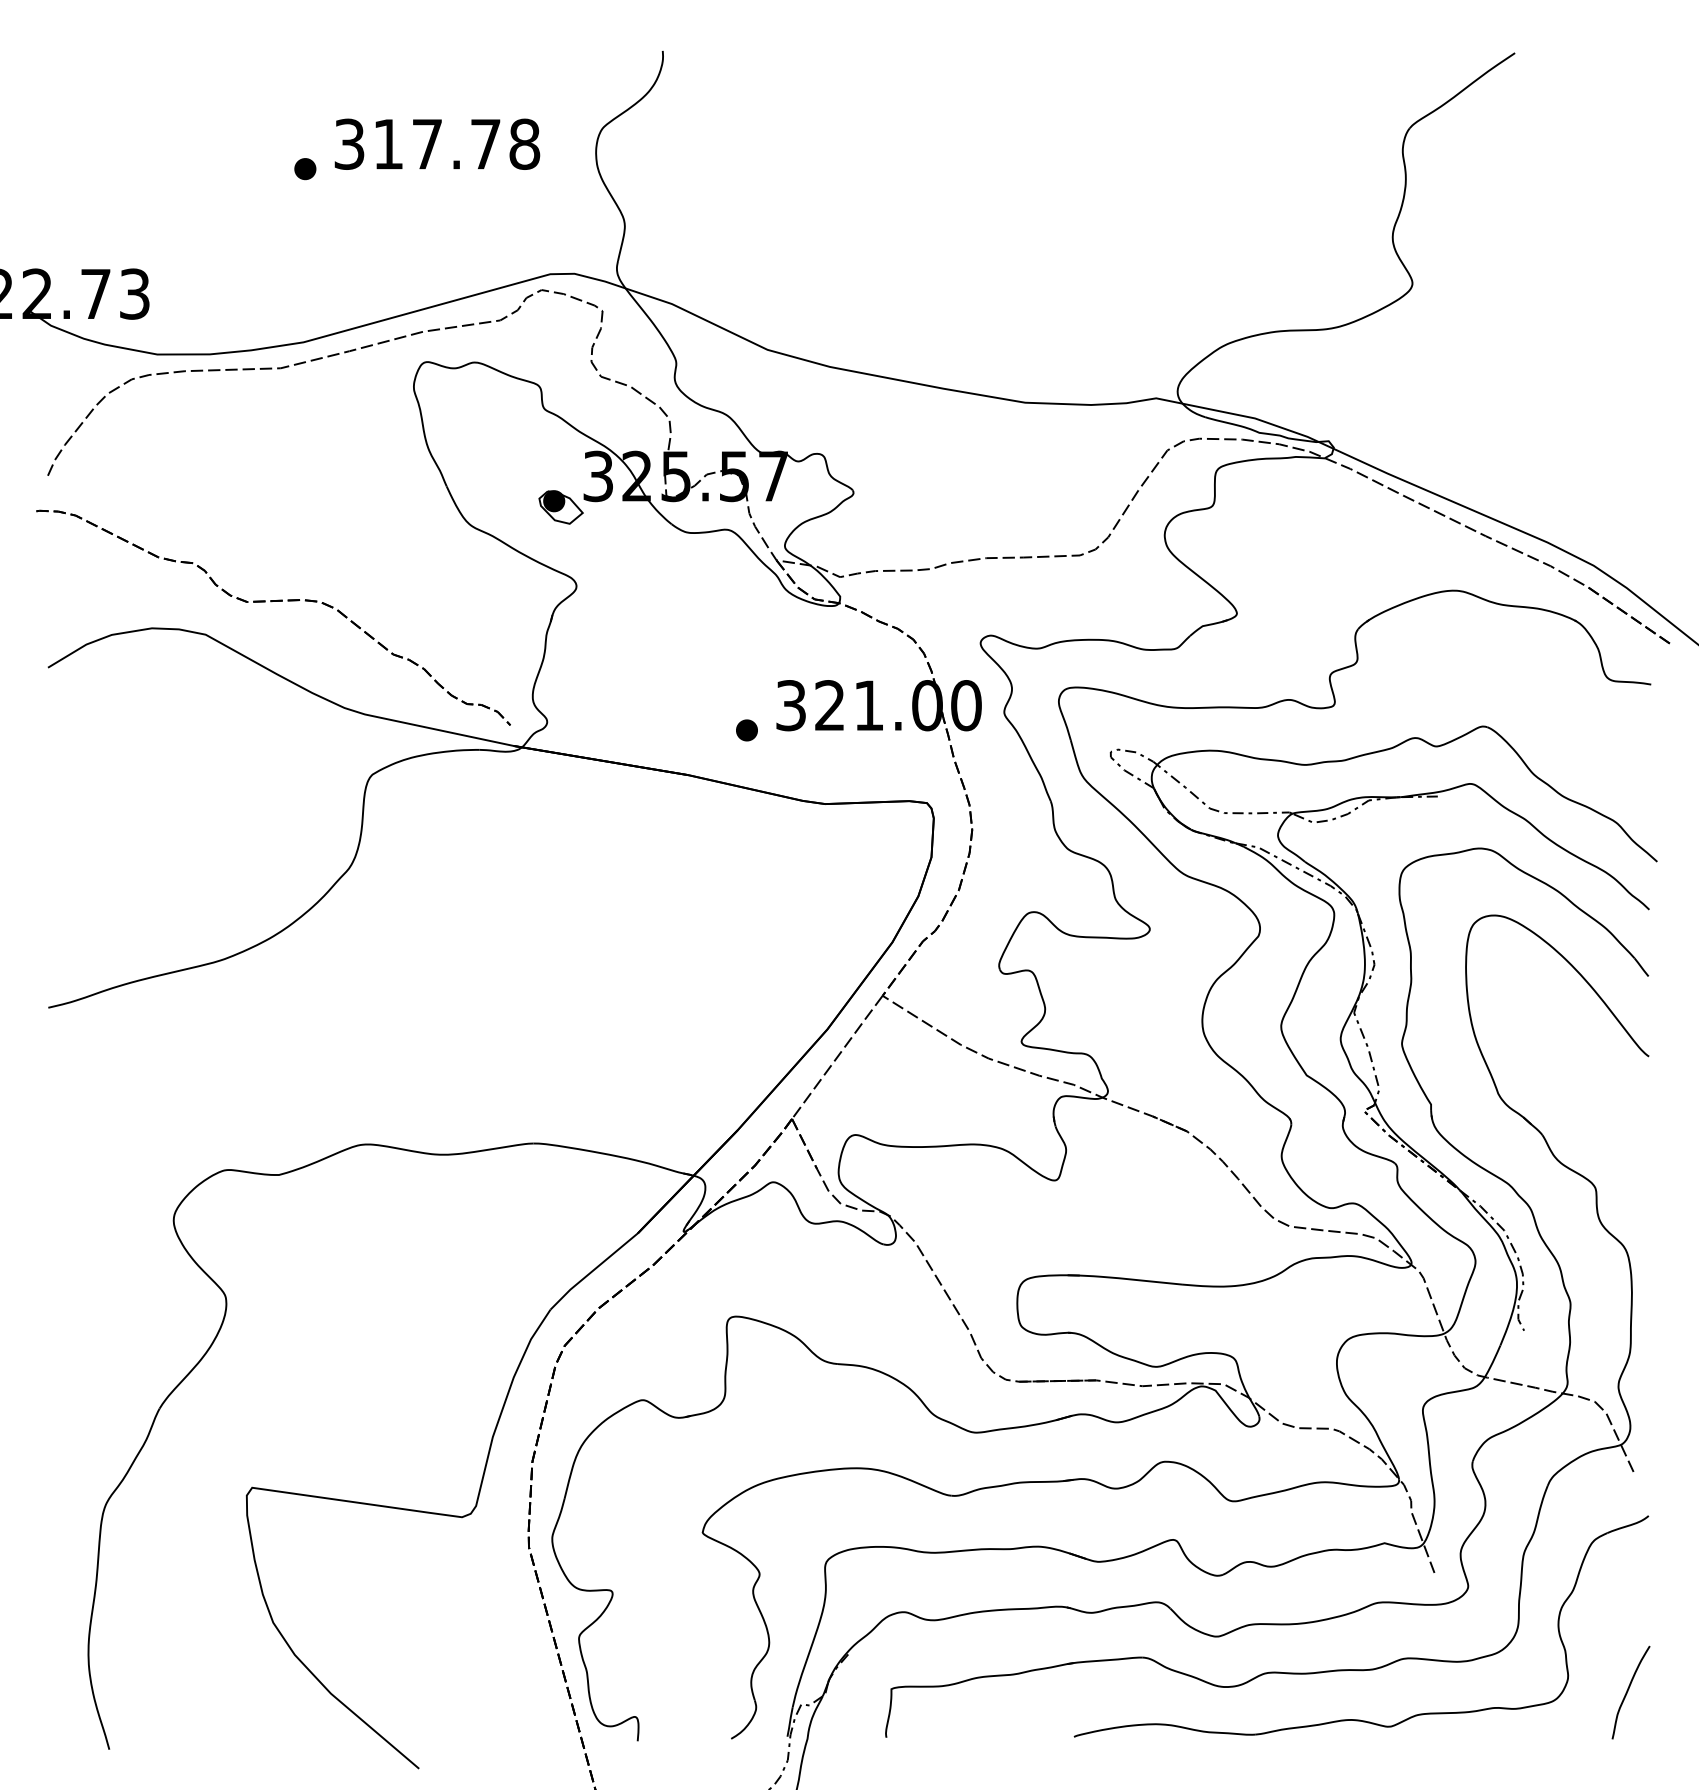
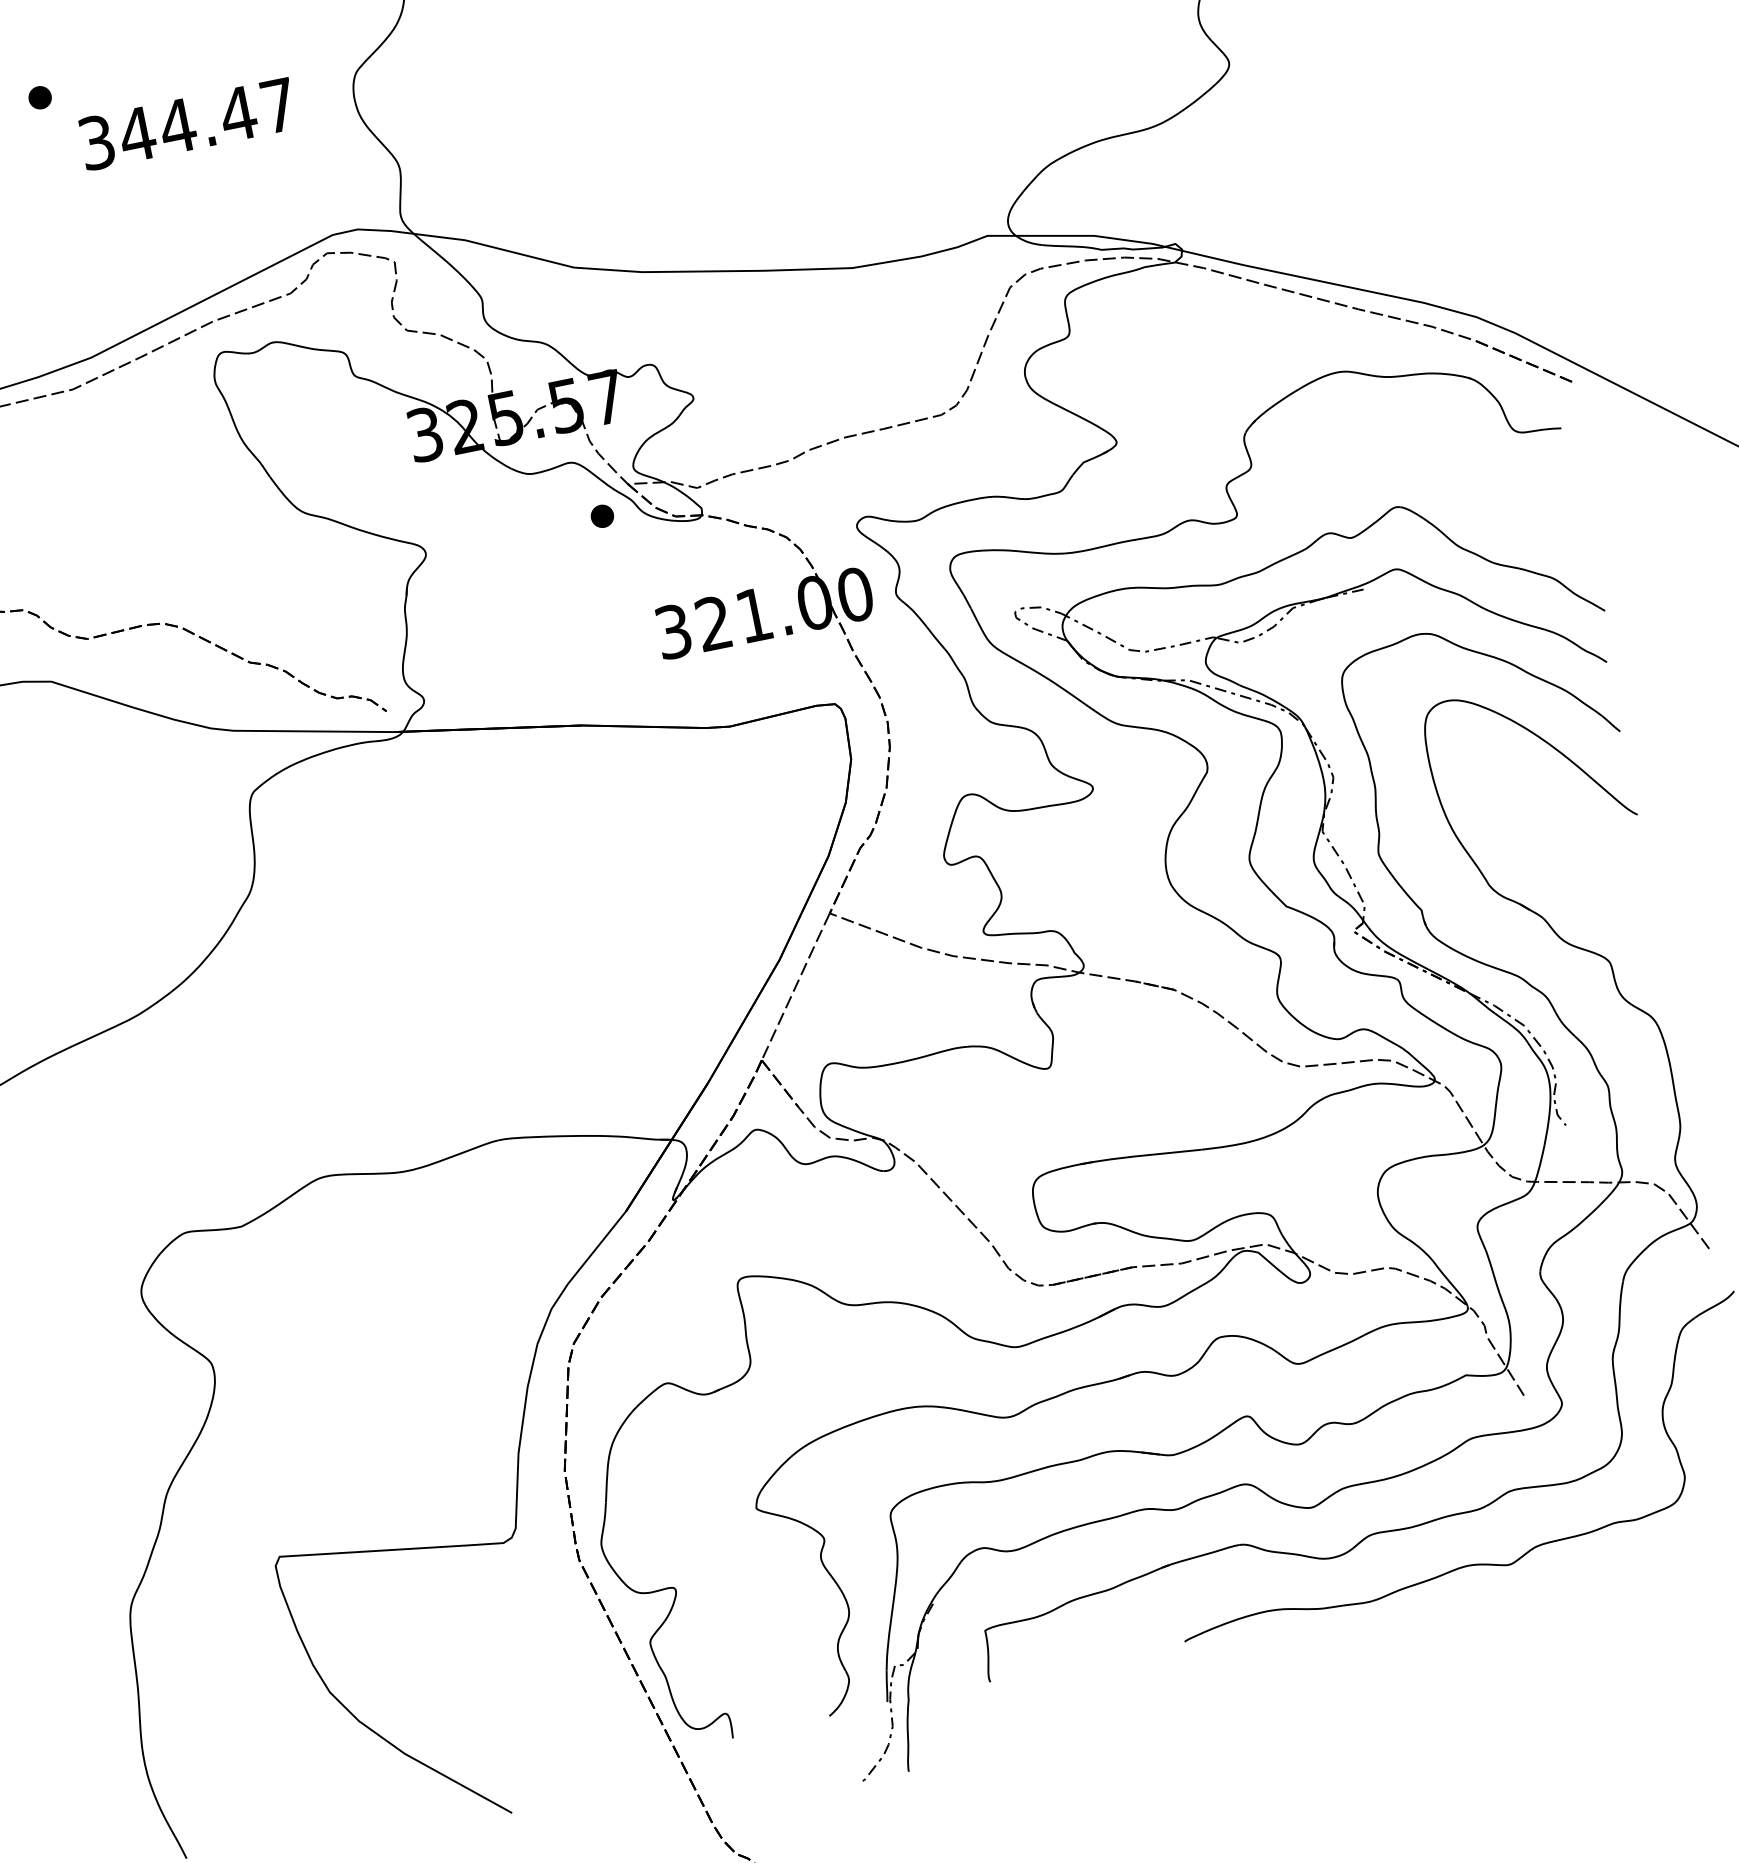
text: (456, 143) -> (207, 119), 317.78 -> 344.47
part: (305, 169) -> (40, 98), moved
part: (560, 507) -> (392, 474), removed
part: (746, 730) -> (601, 516), moved

